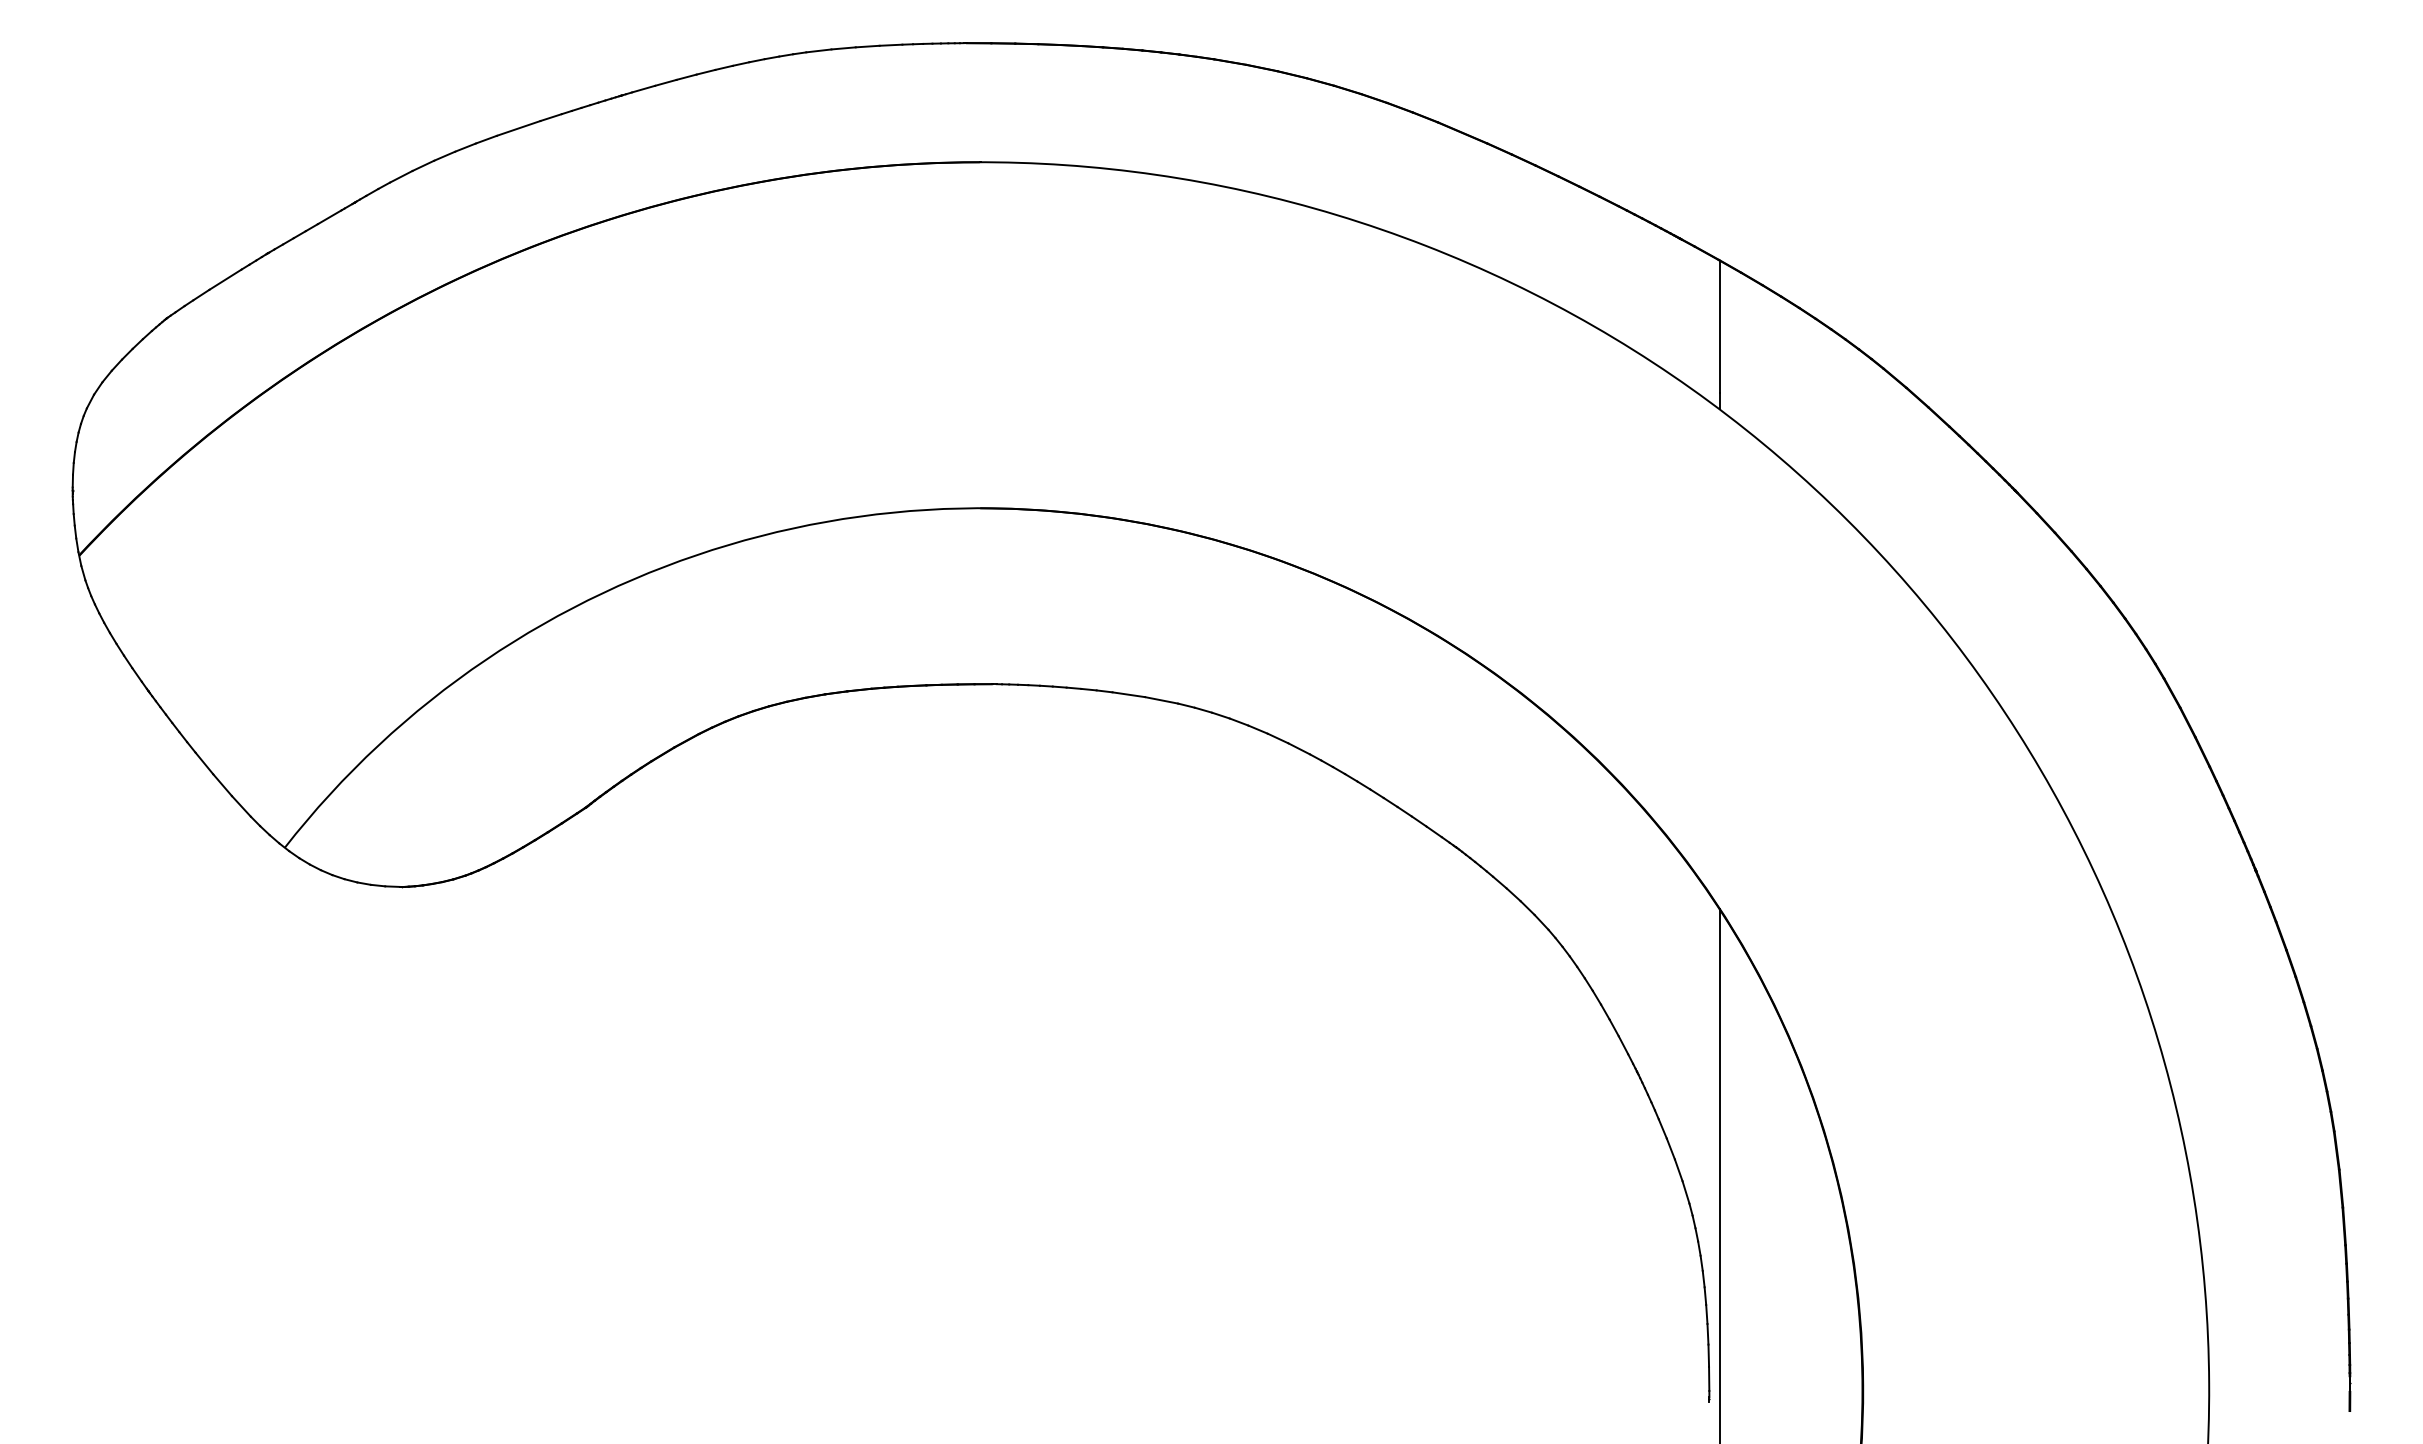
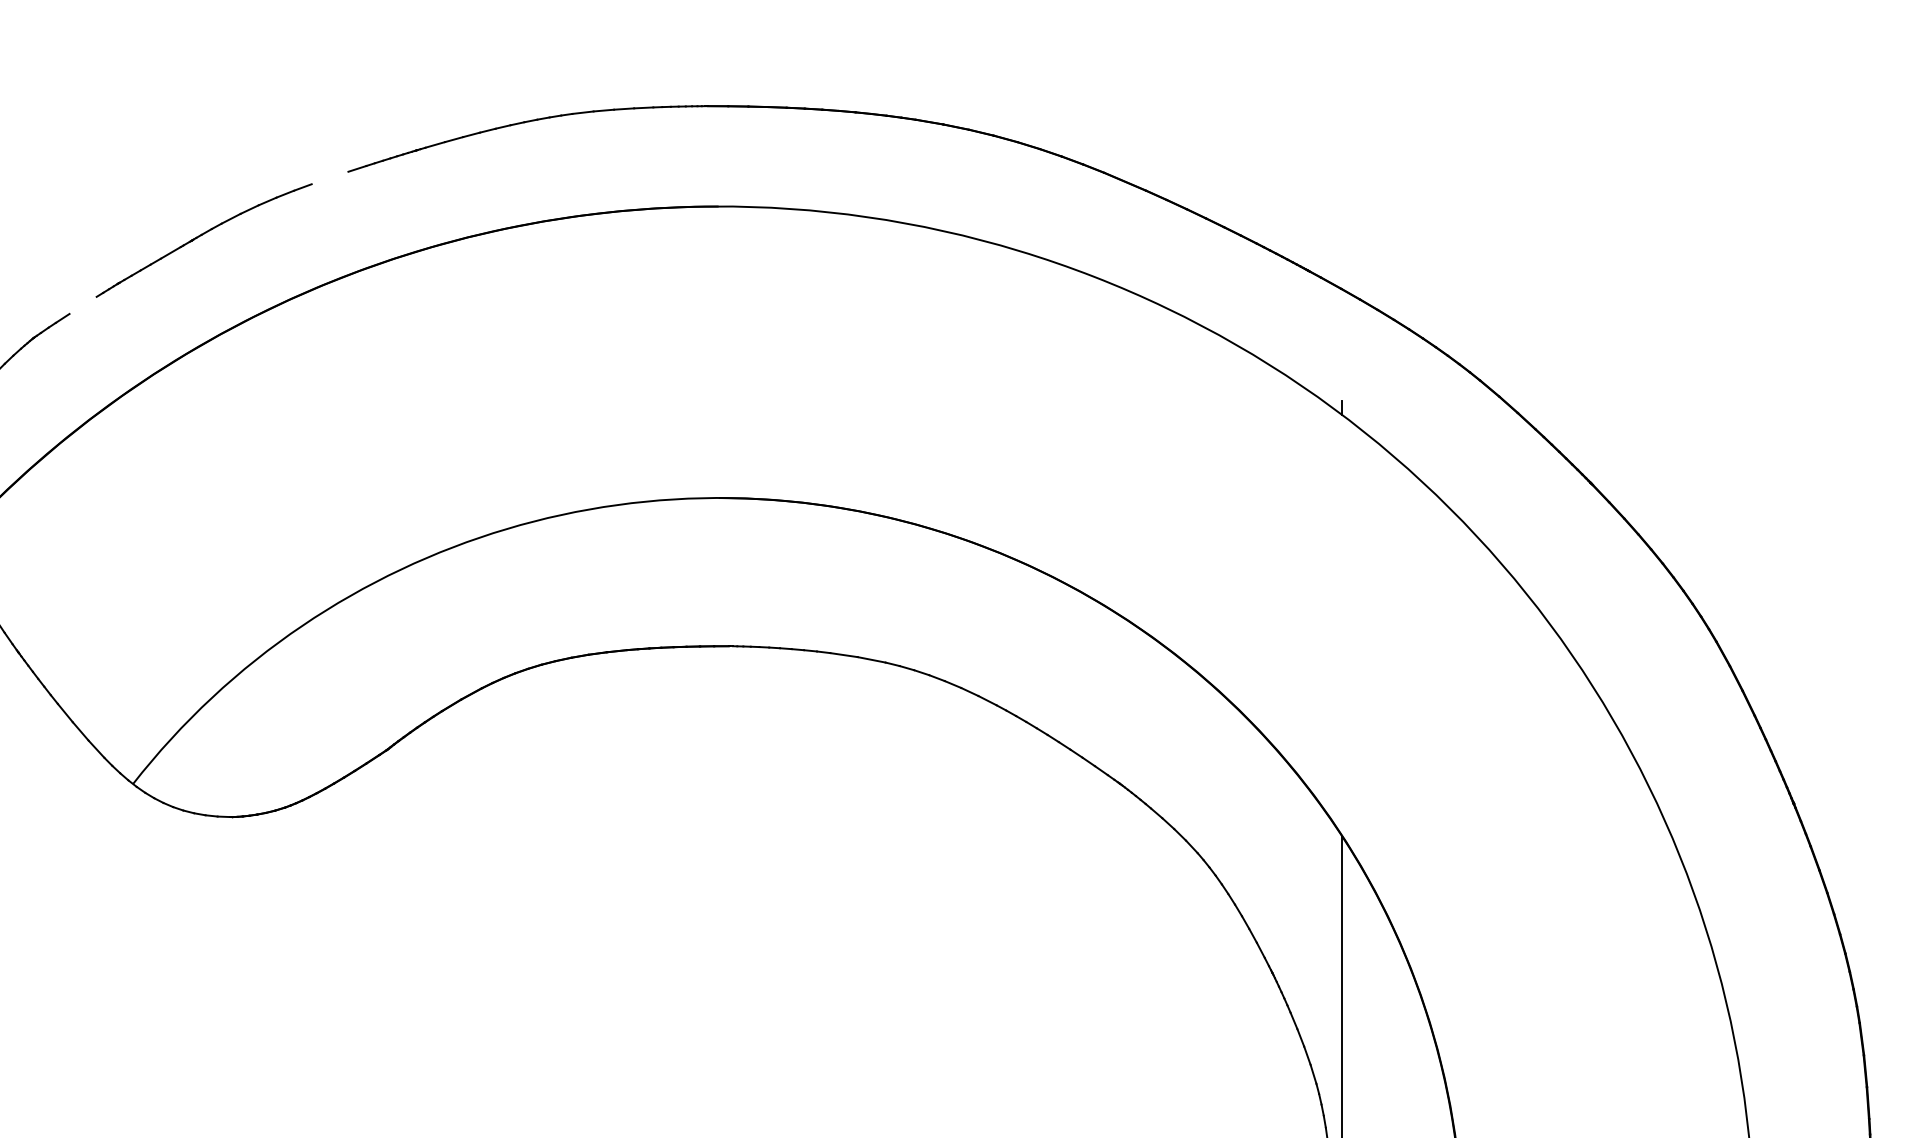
line: (518, 128) -> (329, 178), removed
line: (225, 279) -> (83, 305), removed
line: (1719, 326) -> (1341, 344), removed

